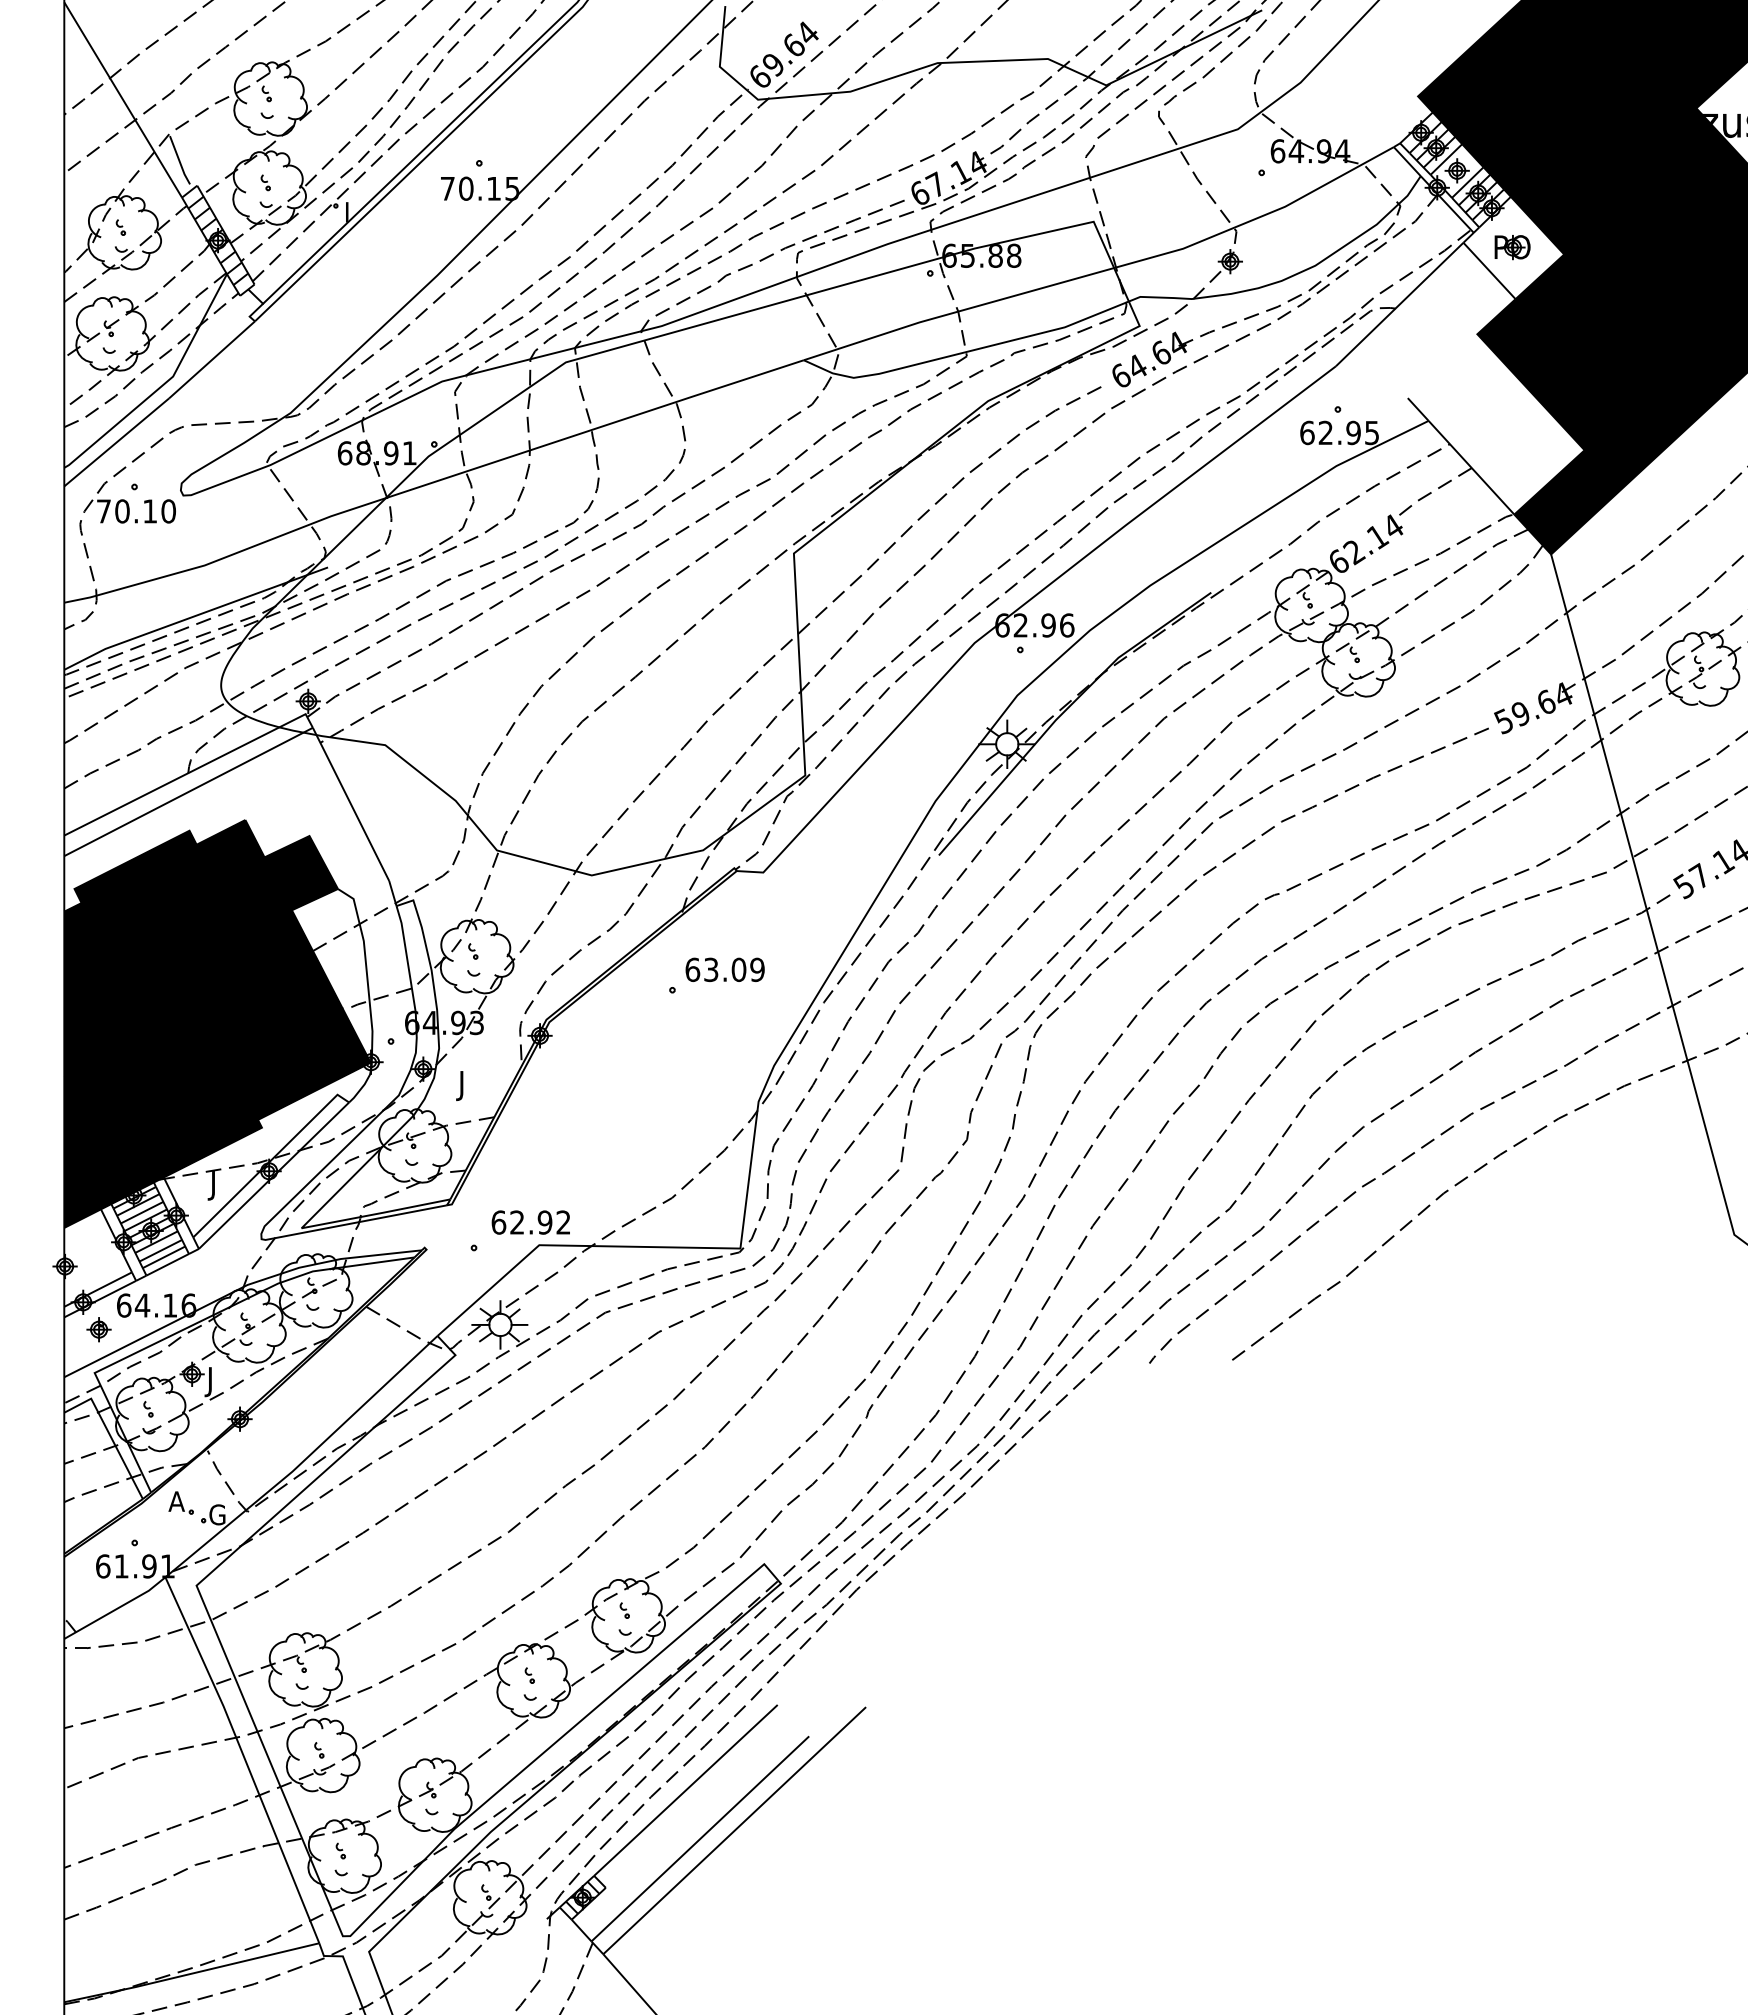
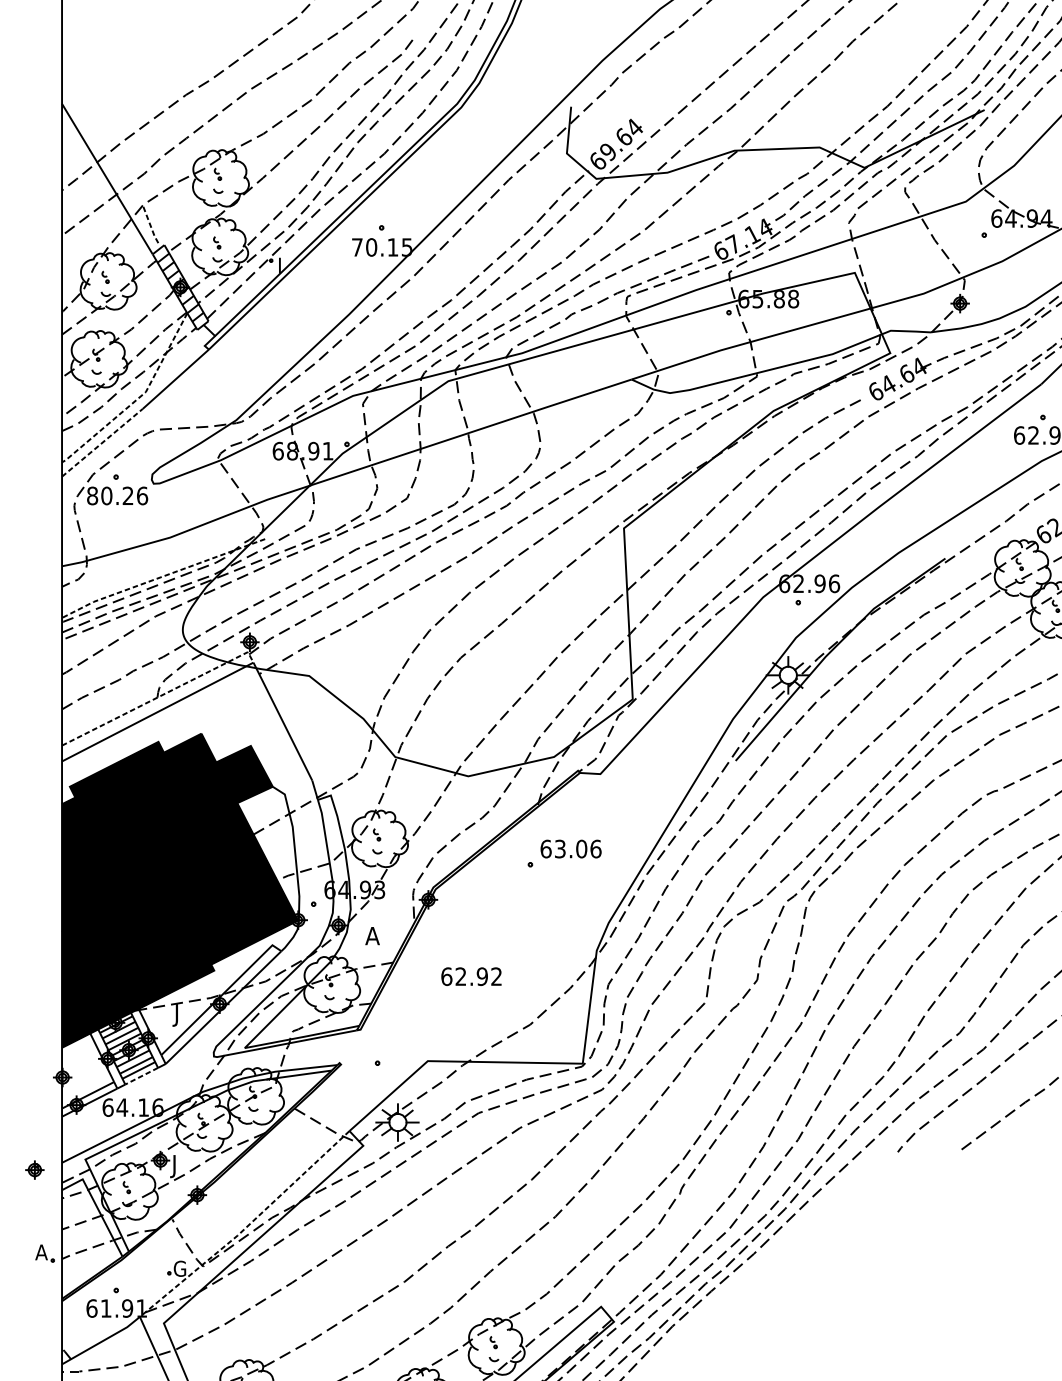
line: (179, 161) -> (150, 226), solid -> dashed
line: (162, 385) -> (137, 398), solid -> dashed
line: (117, 442) -> (103, 442), solid -> dashed
text: (136, 511) -> (117, 496), 70.10 -> 80.26
line: (194, 616) -> (162, 576), solid -> dashed
line: (192, 771) -> (160, 696), solid -> dashed
text: (757, 969) -> (595, 848), 63.09 -> 63.06
text: (466, 1086) -> (371, 938), J -> A
text: (530, 1222) -> (471, 976), moved
line: (167, 1264) -> (141, 1075), solid -> dashed
part: (98, 1329) -> (34, 1169), moved
line: (304, 1460) -> (247, 1226), solid -> dashed
part: (180, 1502) -> (44, 1253), moved

